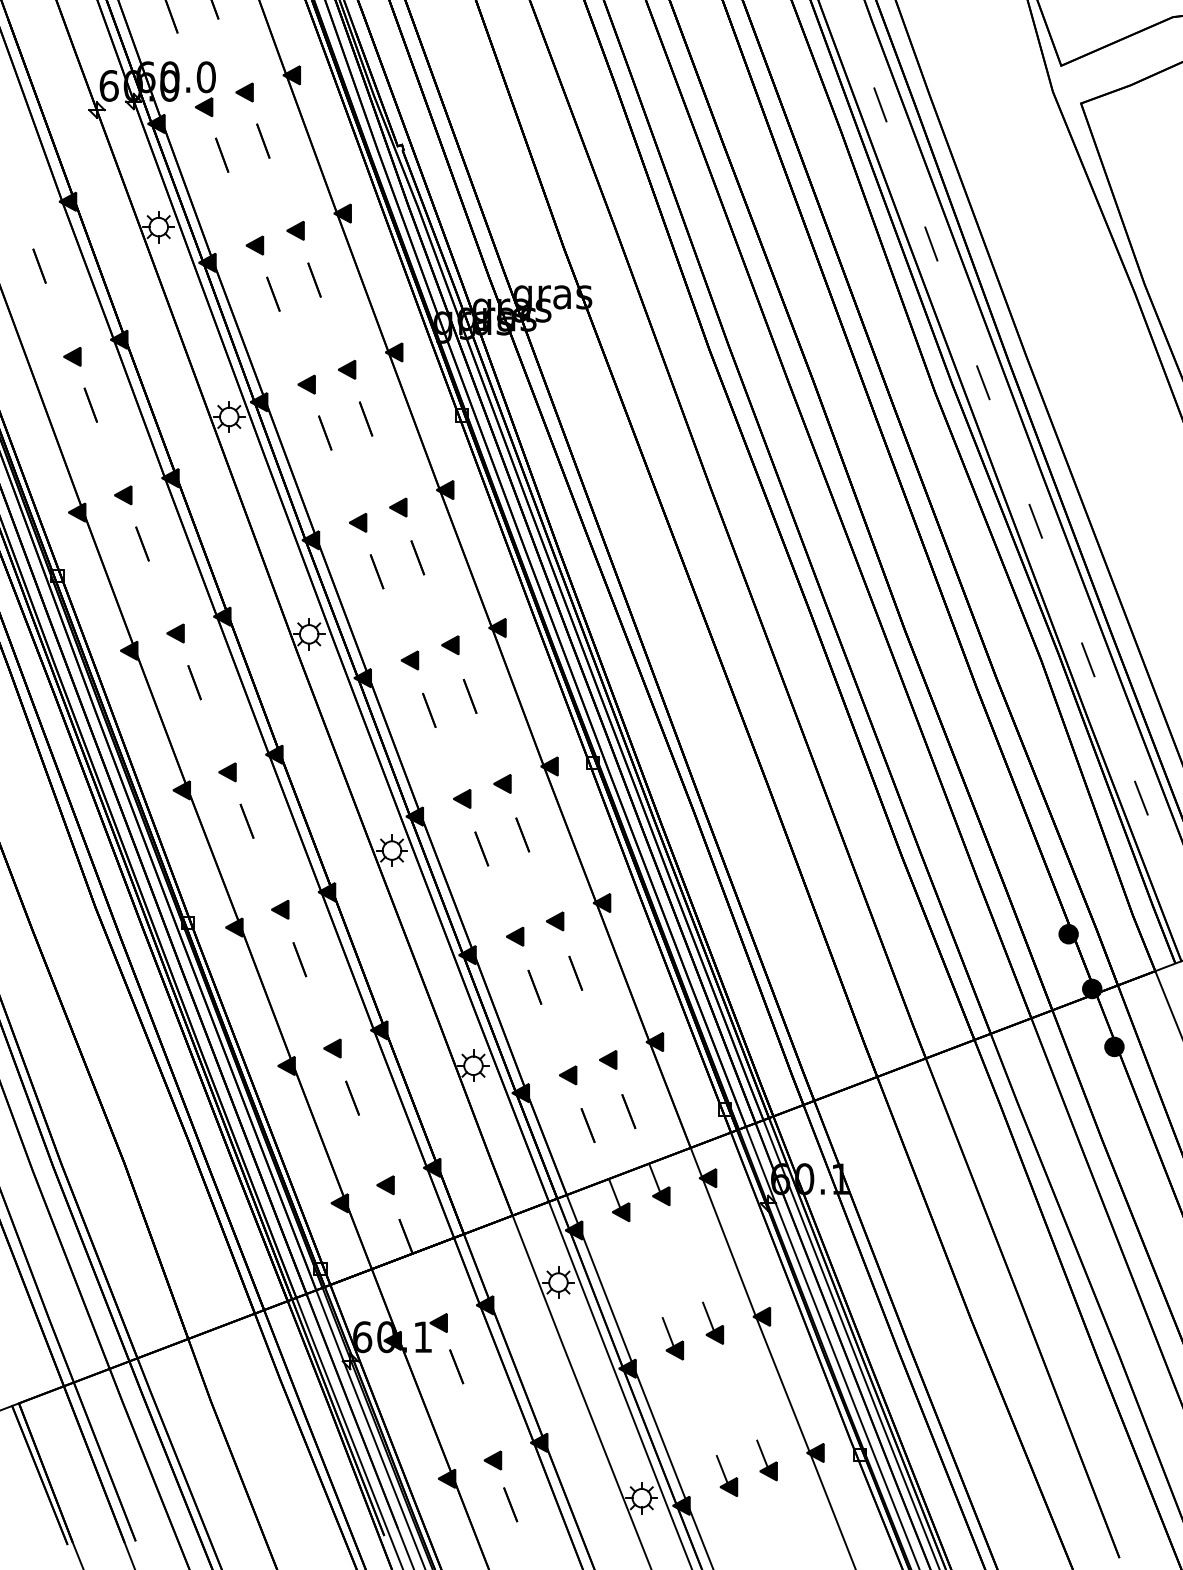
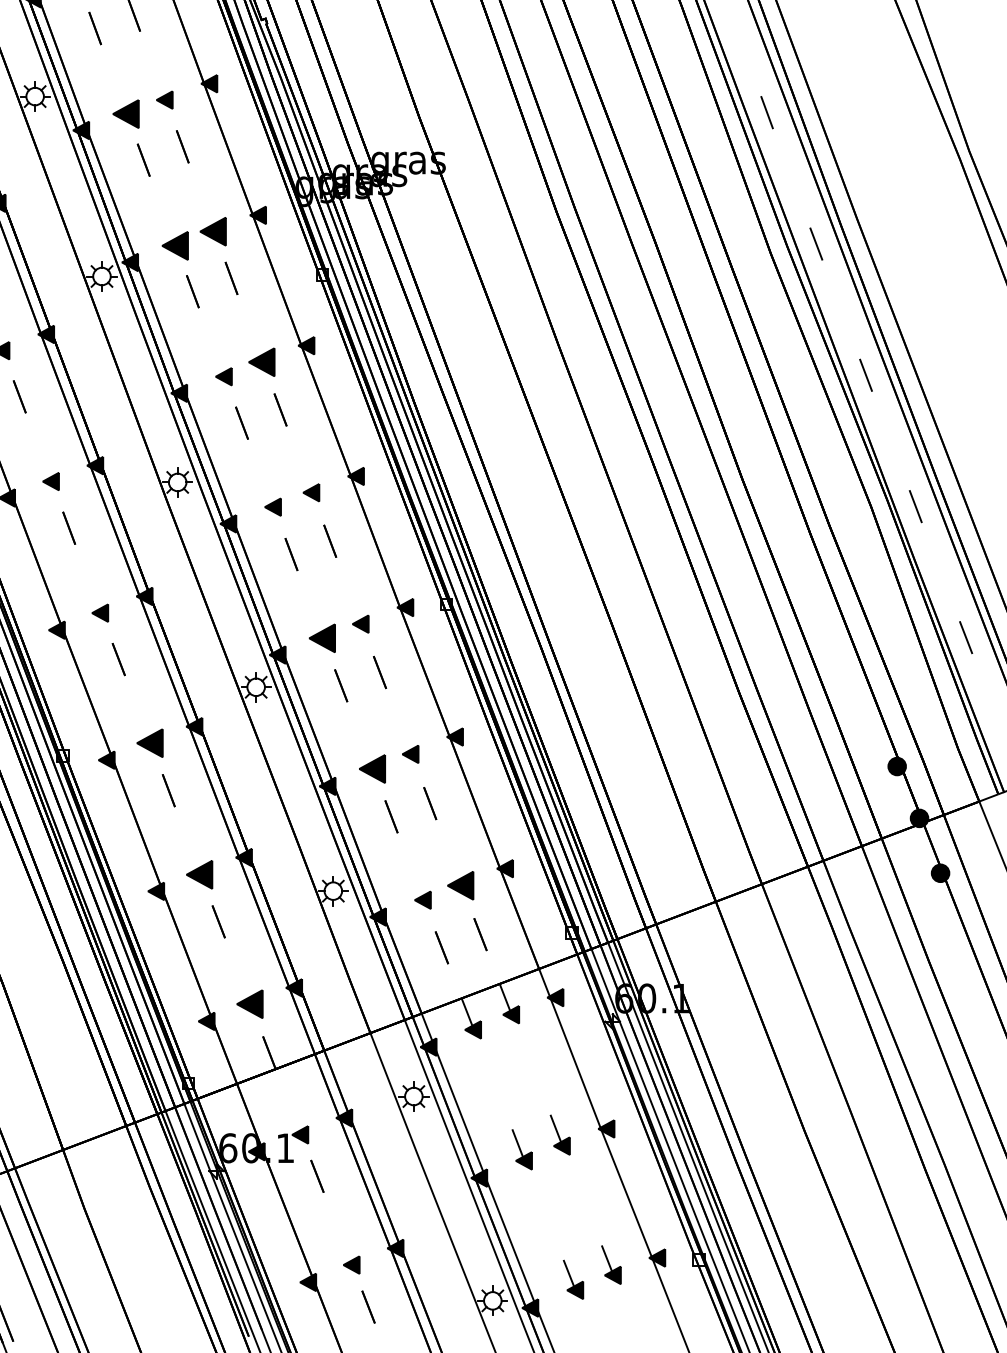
part: (254, 245) -> (125, 114), size x1.6
part: (347, 369) -> (213, 231), size x1.6
part: (306, 384) -> (175, 245), size x1.6
part: (398, 507) -> (262, 362), size x1.6
part: (462, 798) -> (322, 637), size x1.6
part: (280, 909) -> (150, 743), size x1.6
part: (515, 936) -> (373, 768), size x1.6
part: (332, 1048) -> (199, 874), size x1.6
part: (608, 1059) -> (461, 885), size x1.6
part: (385, 1185) -> (249, 1004), size x1.6

